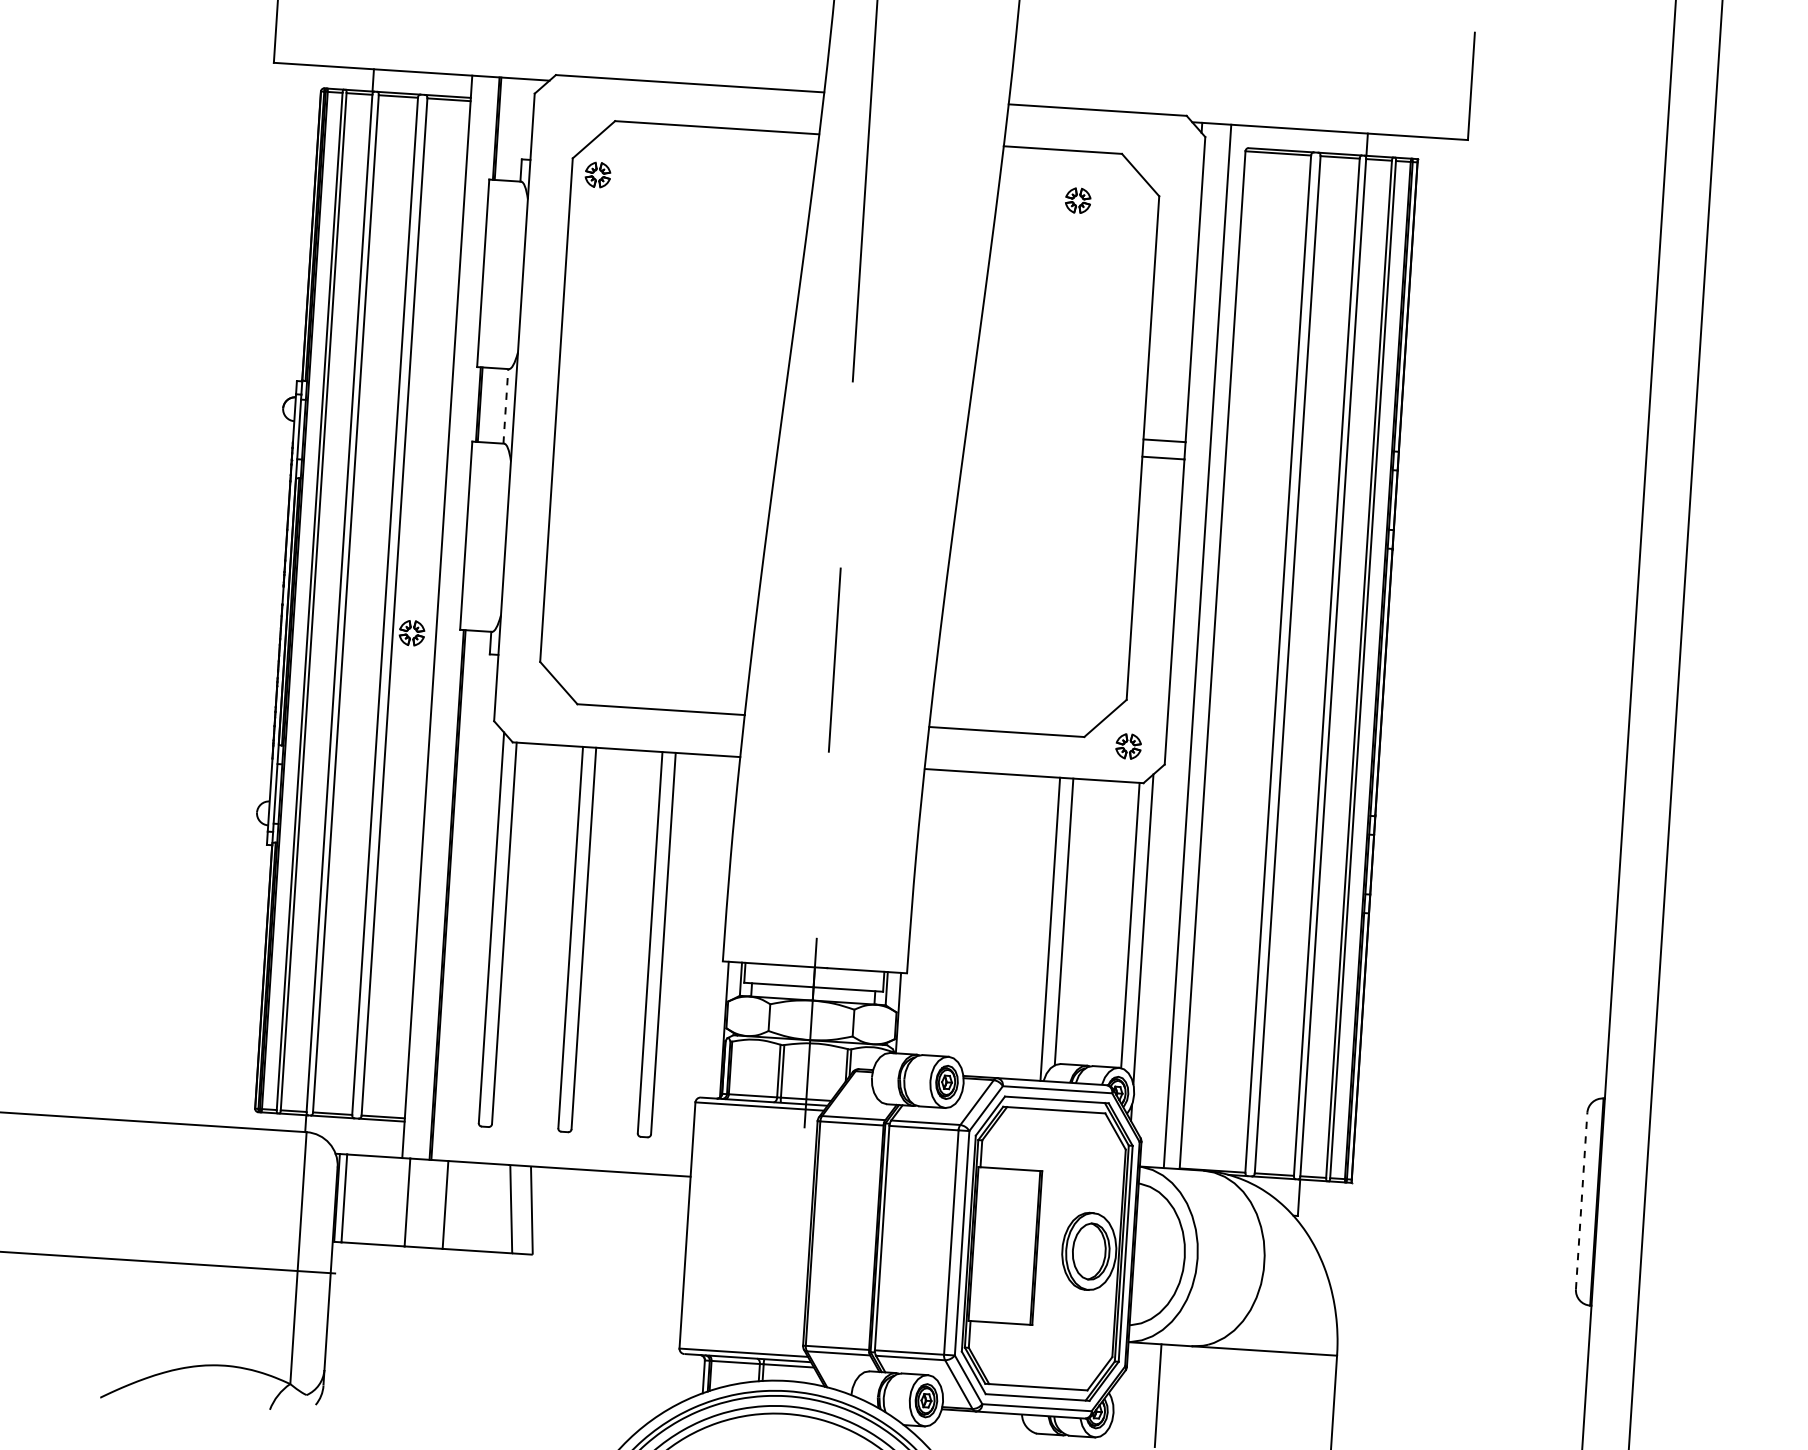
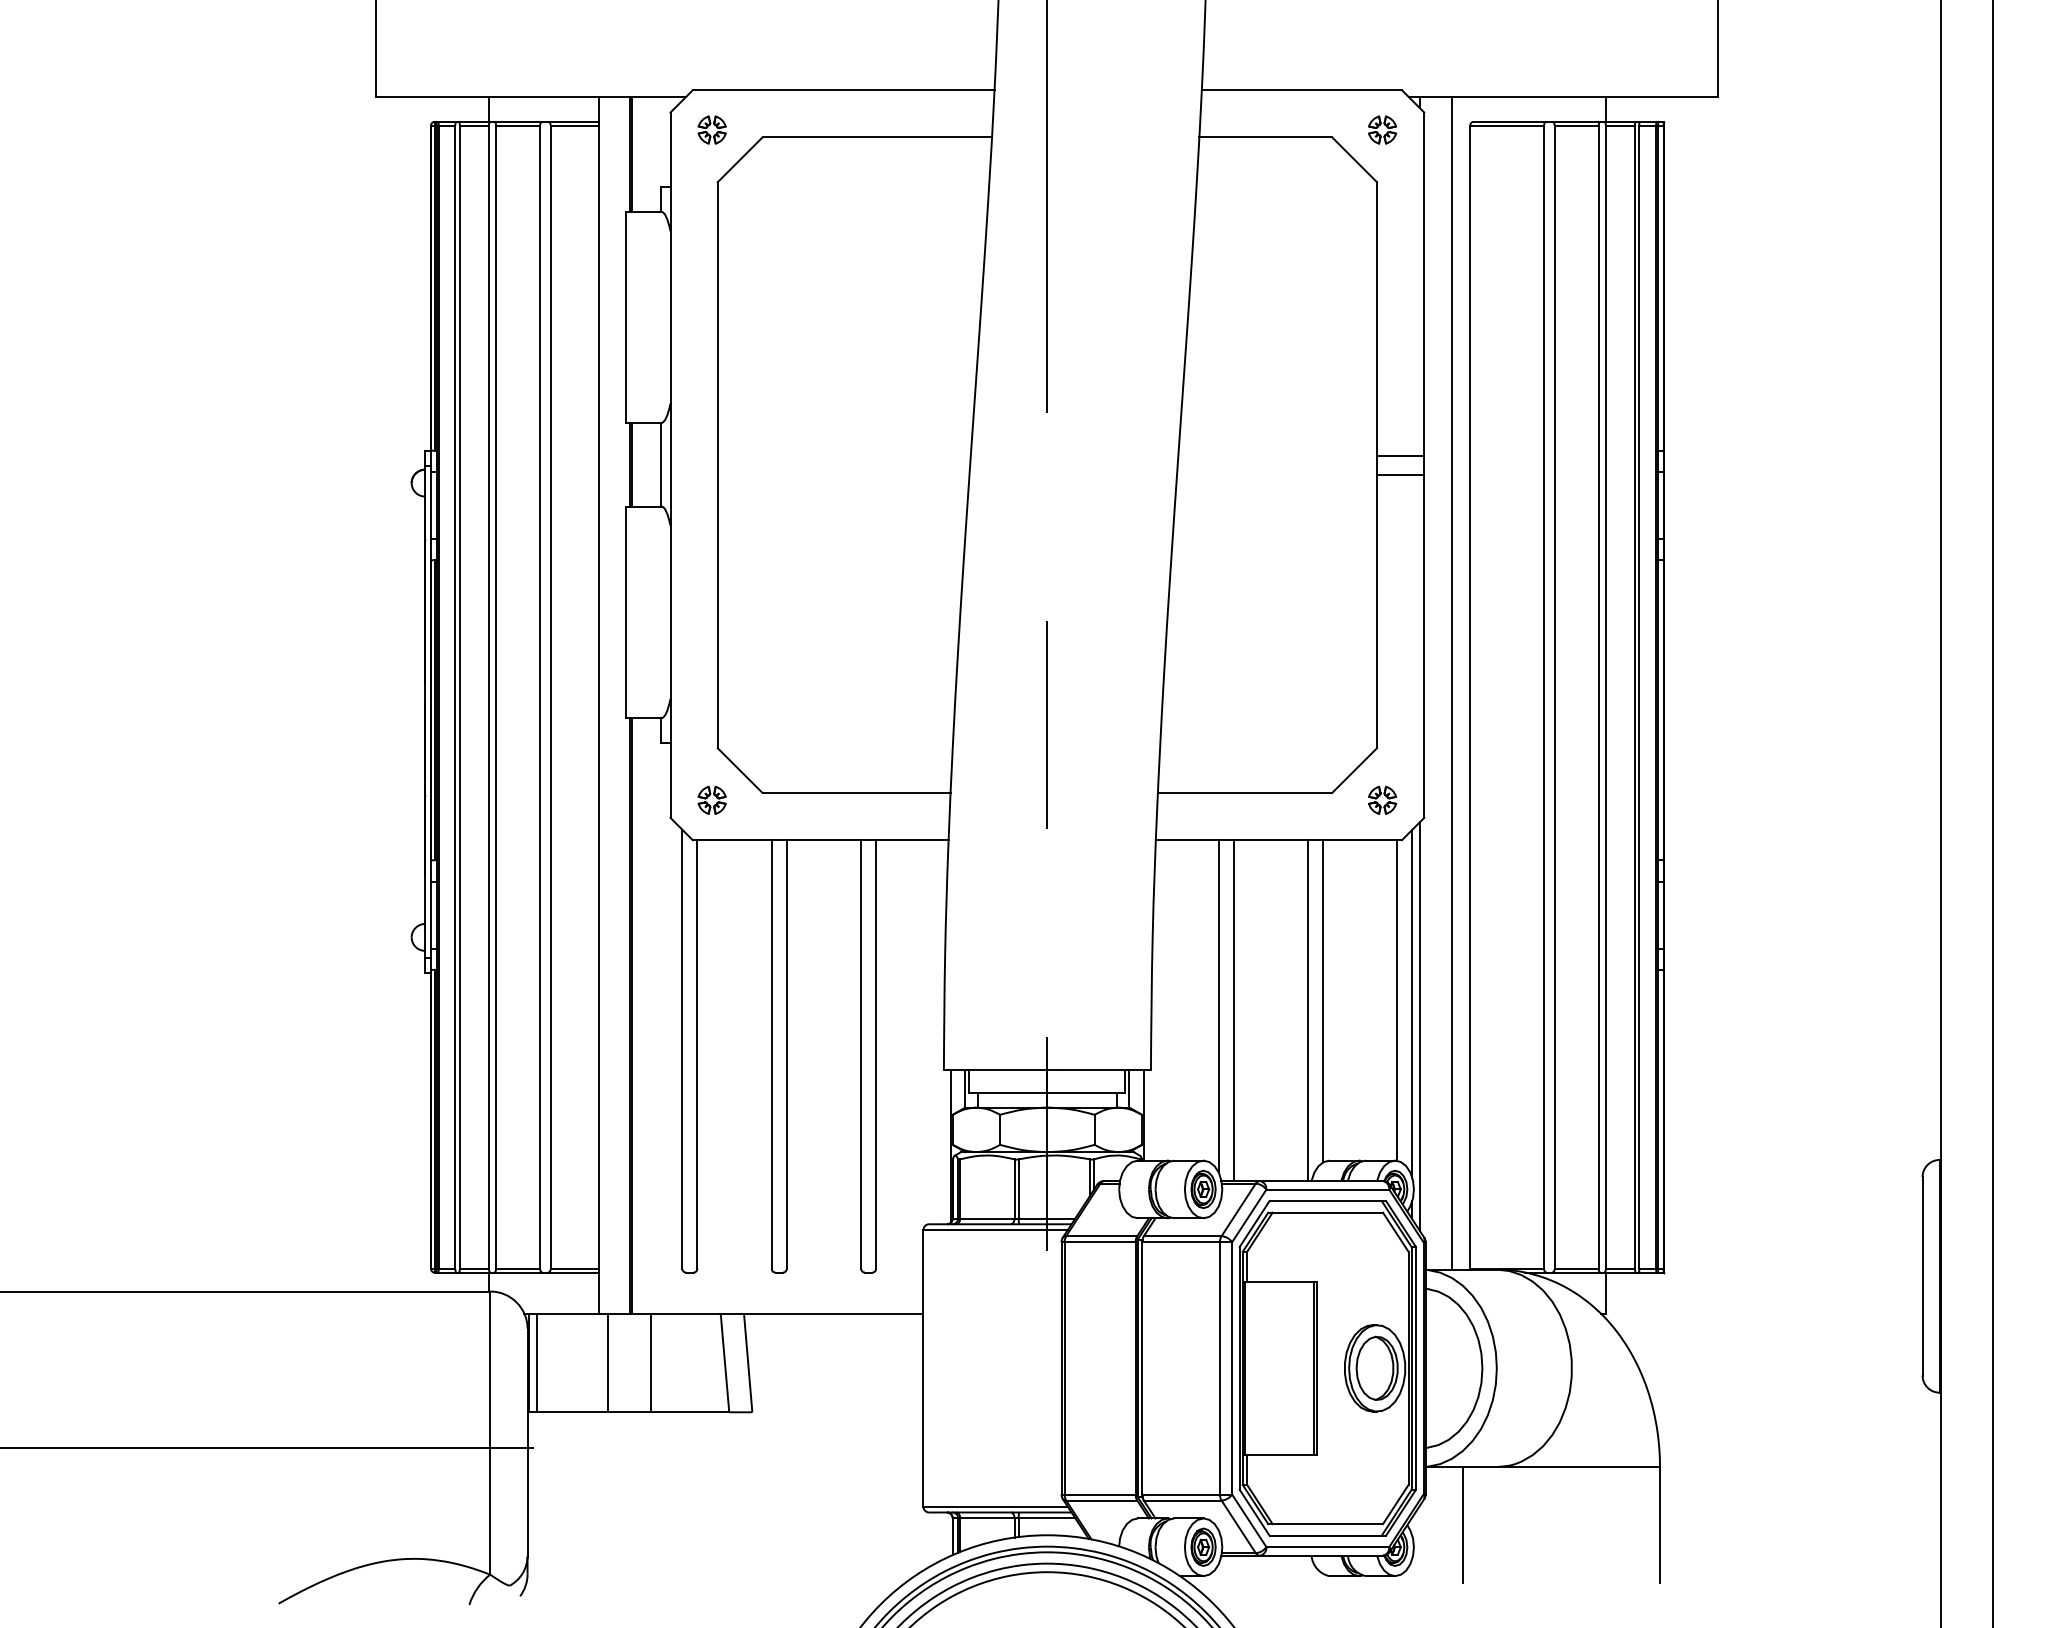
part: (597, 174) -> (711, 129), moved
part: (1078, 200) -> (1382, 129), moved
line: (505, 406) -> (660, 464), dashed -> solid
part: (411, 632) -> (711, 799), moved
line: (970, 920) -> (1218, 1006), added
line: (983, 924) -> (1233, 1010), added
line: (1148, 949) -> (1419, 1026), added
line: (1581, 1200) -> (1922, 1275), dashed -> solid

